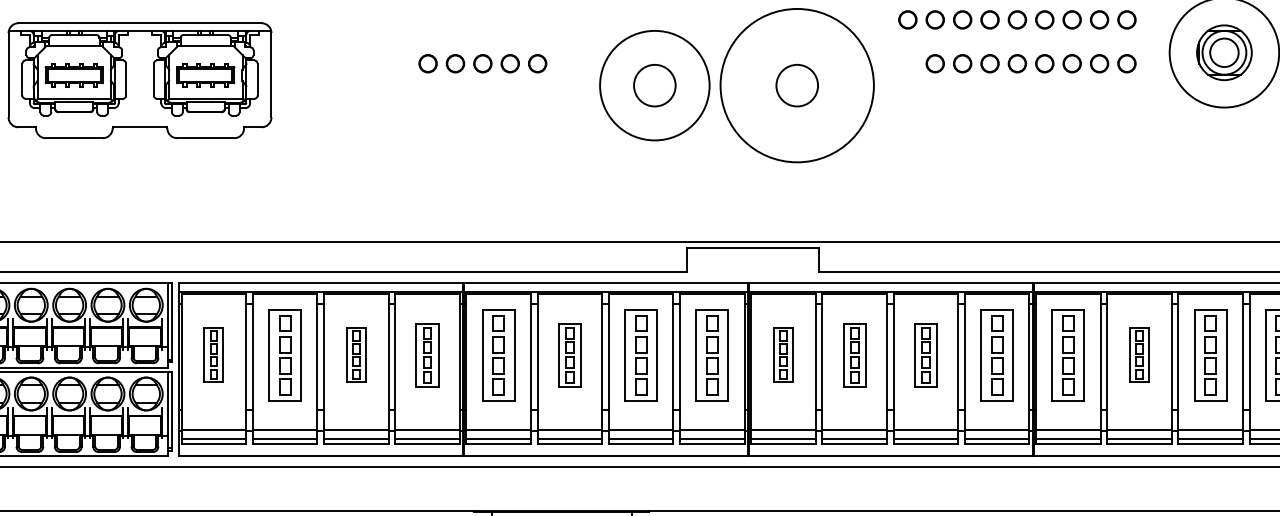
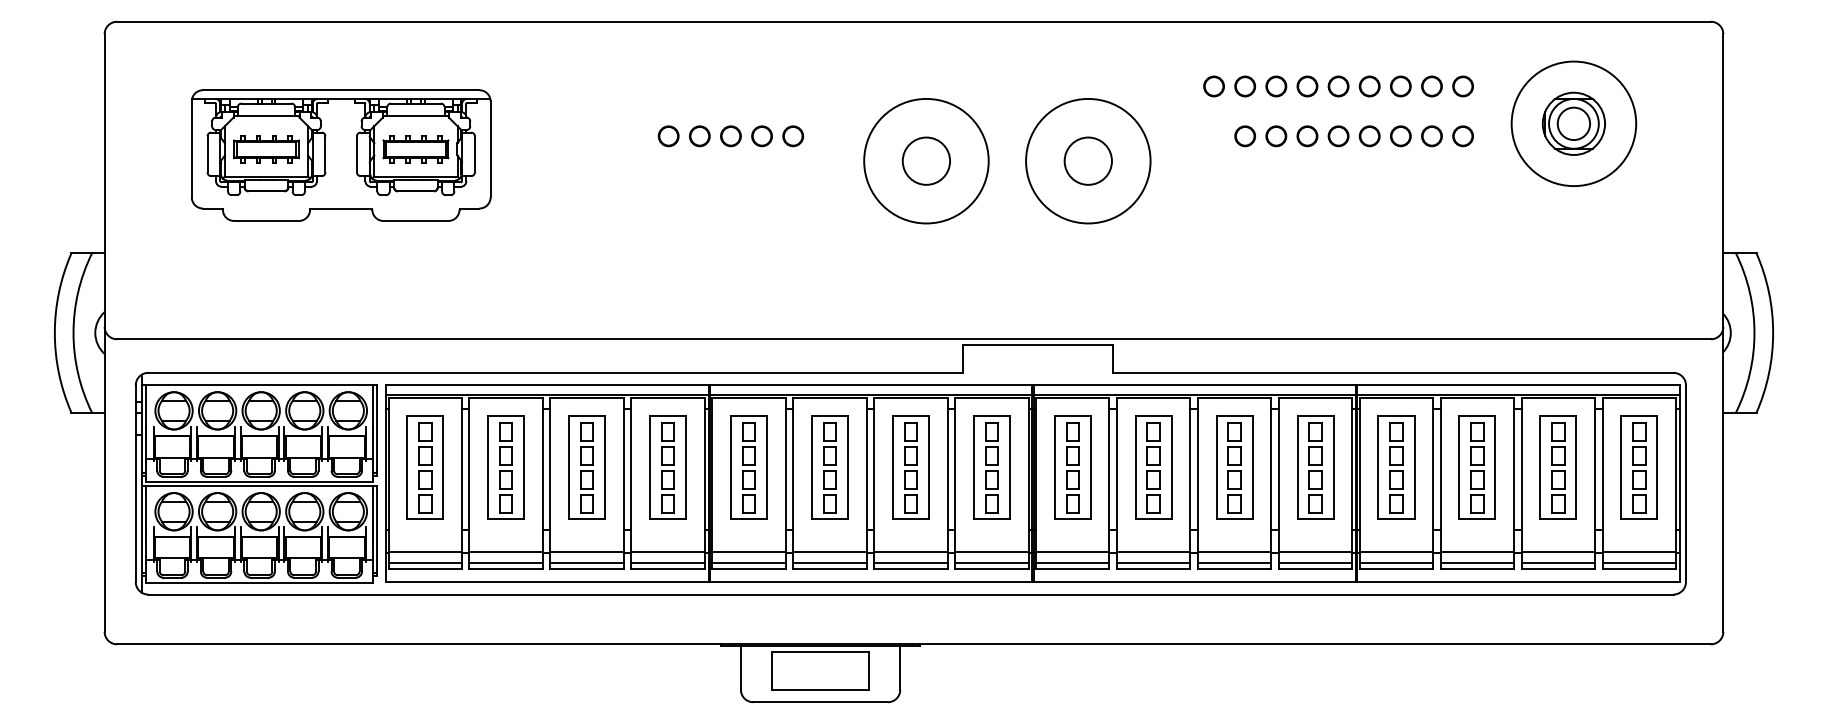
circle: (797, 85) -> (1088, 160), size x0.71
part: (213, 355) -> (424, 467), size x1.67
part: (355, 355) -> (586, 467), size x1.67
part: (427, 355) -> (667, 467), size x1.43
part: (569, 355) -> (829, 467), size x1.43
part: (783, 355) -> (1072, 467), size x1.67
part: (854, 355) -> (1153, 467), size x1.43
part: (925, 355) -> (1234, 467), size x1.43
part: (1138, 355) -> (1476, 467), size x1.67

